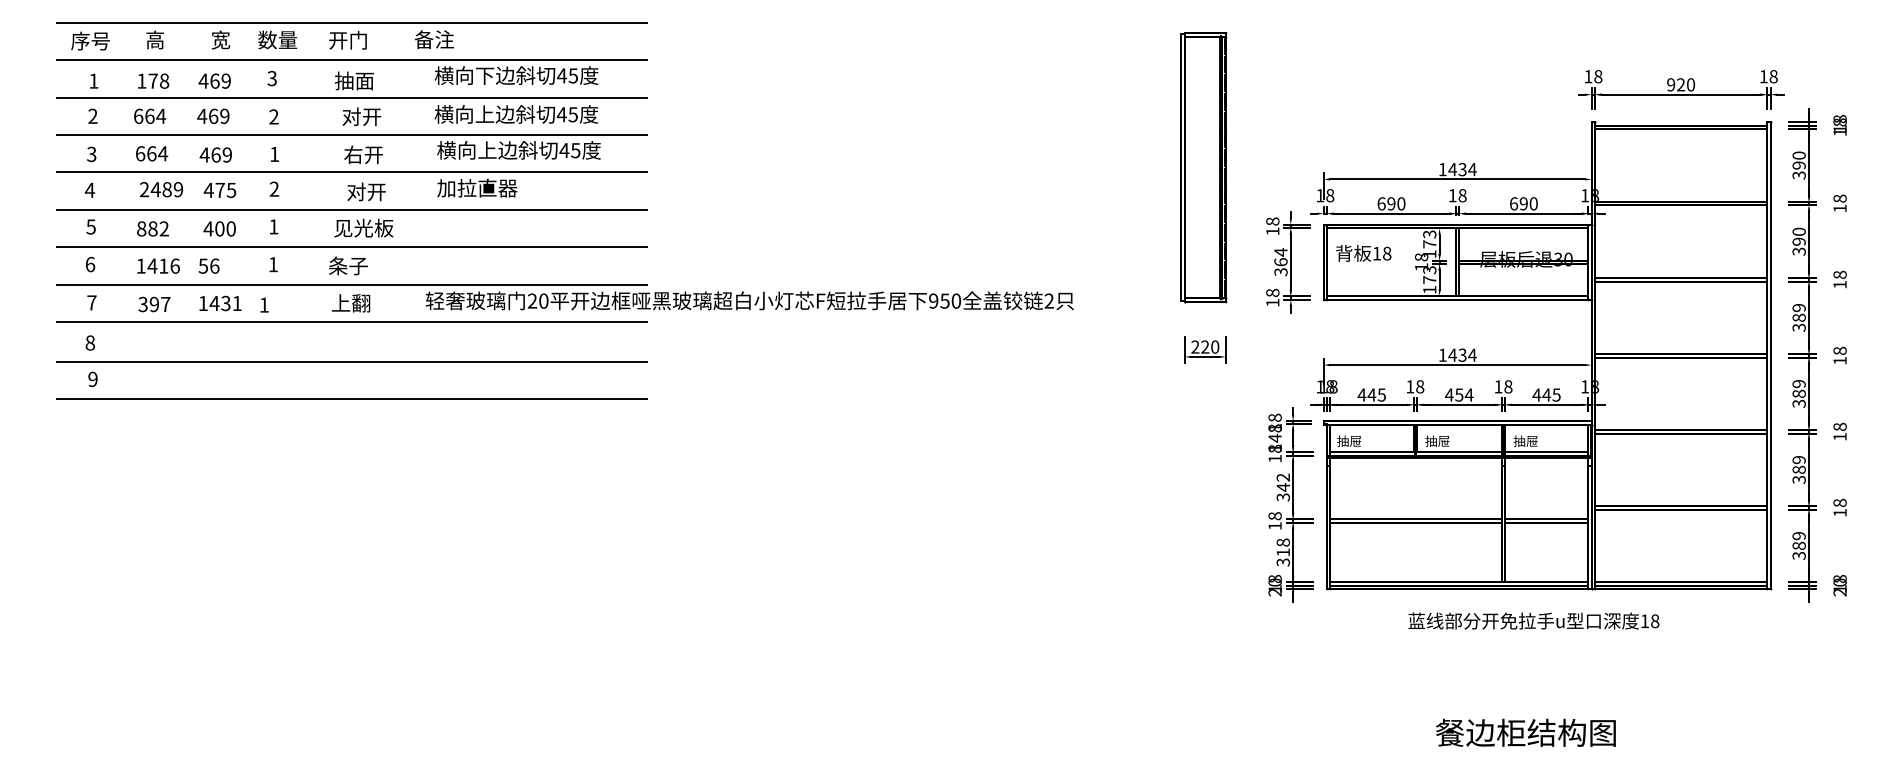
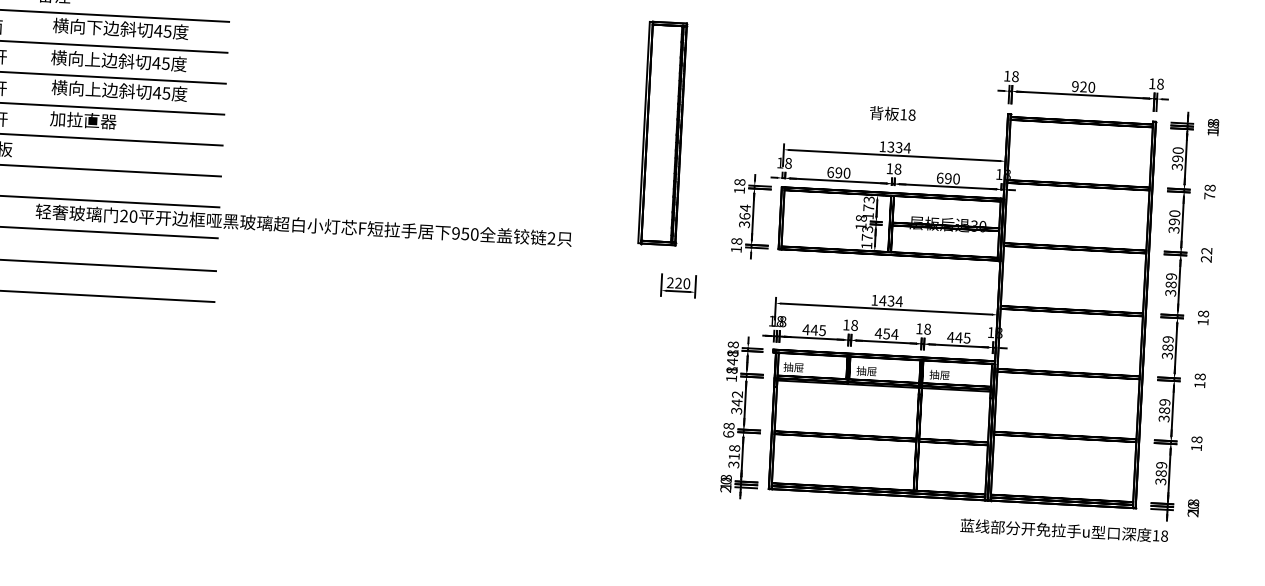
part: (1203, 167) -> (662, 133), moved
text: (1452, 169) -> (890, 147), 1434 -> 1334
text: (1839, 208) -> (1209, 196), 18 -> 78
text: (1363, 253) -> (892, 114), moved
text: (1839, 279) -> (1206, 254), 18 -> 22
text: (1274, 525) -> (728, 433), 18 -> 68
text: (1533, 620) -> (1064, 530), moved

